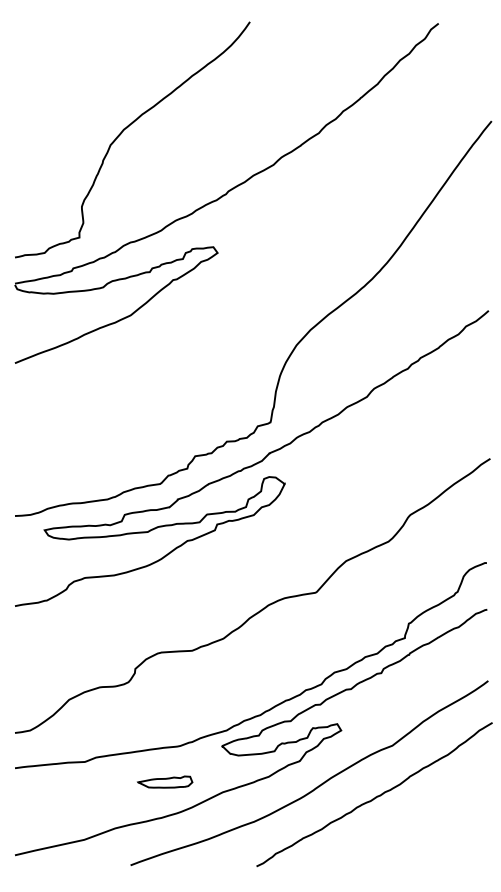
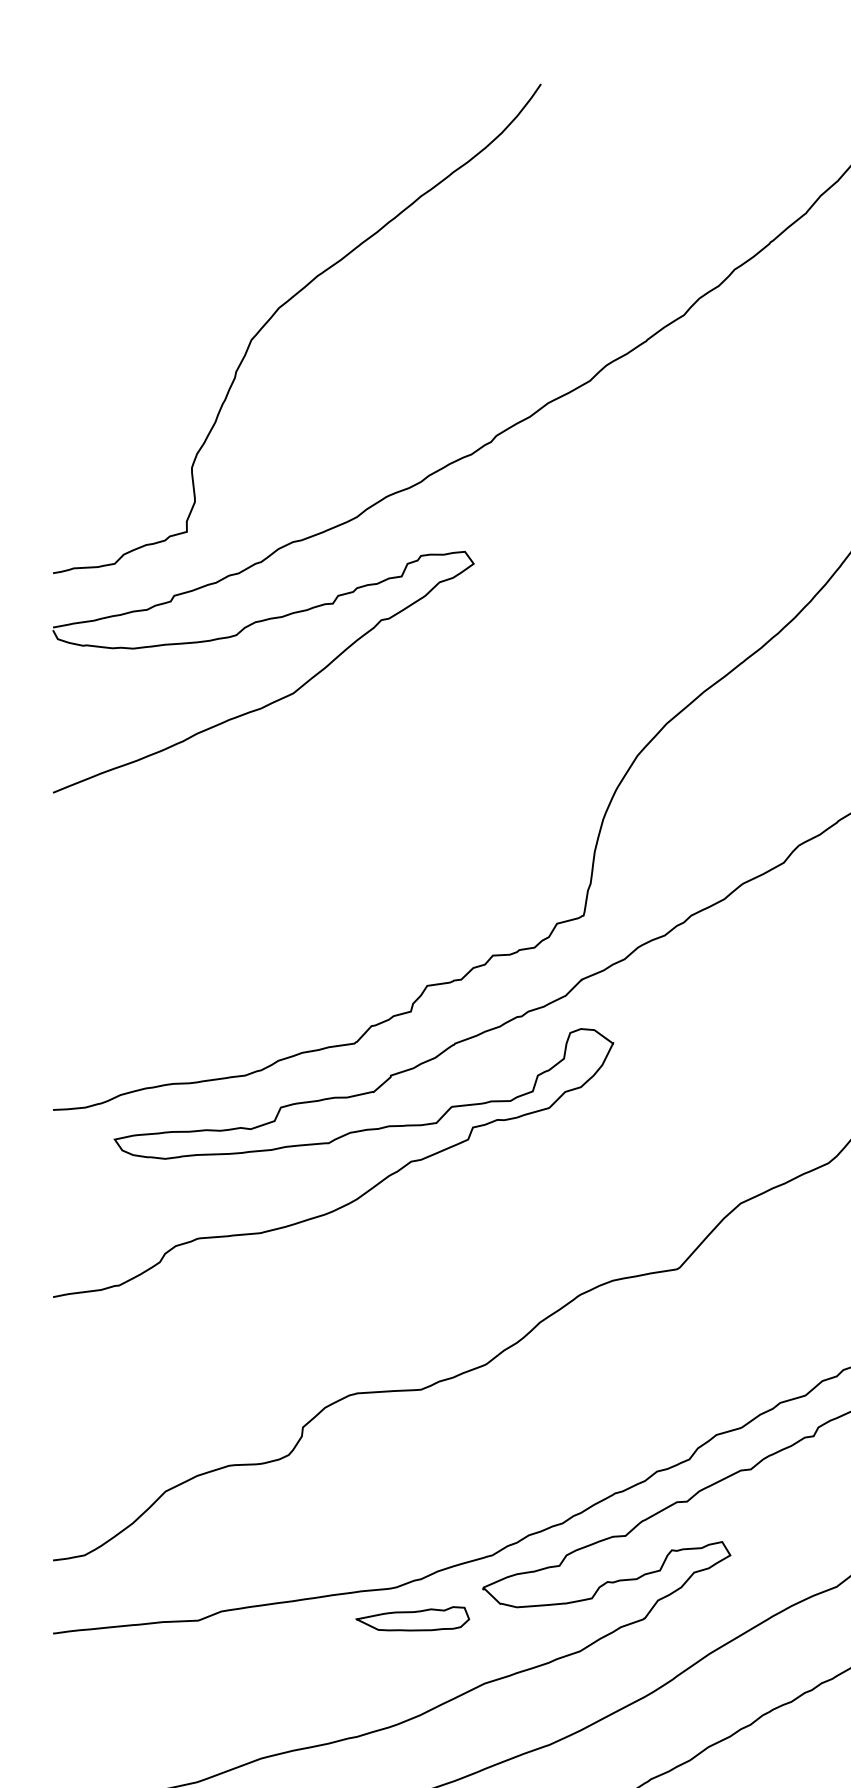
part: (165, 781) -> (413, 1617), moved

